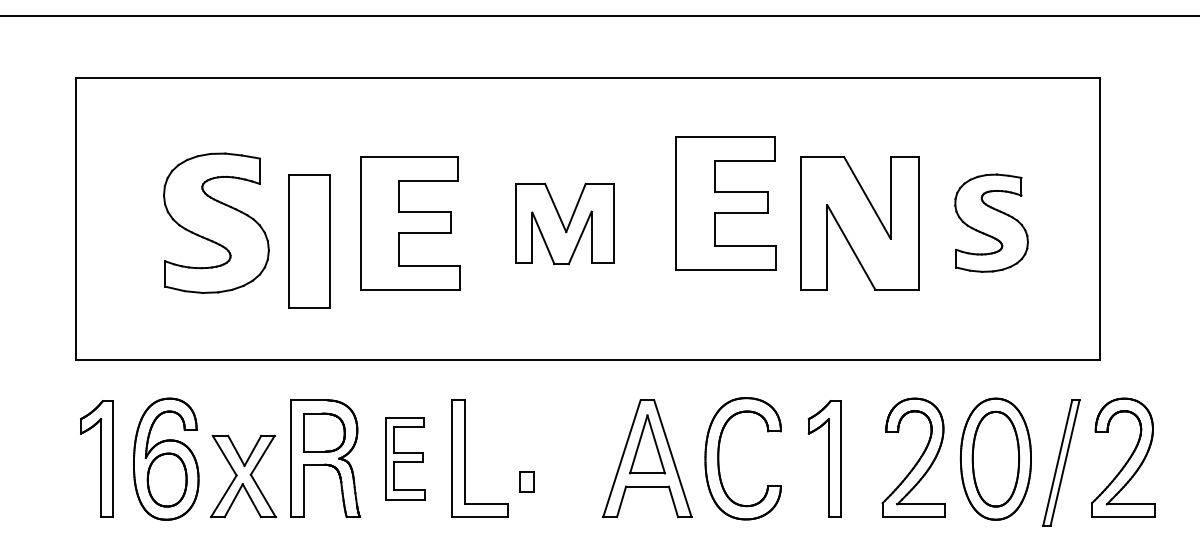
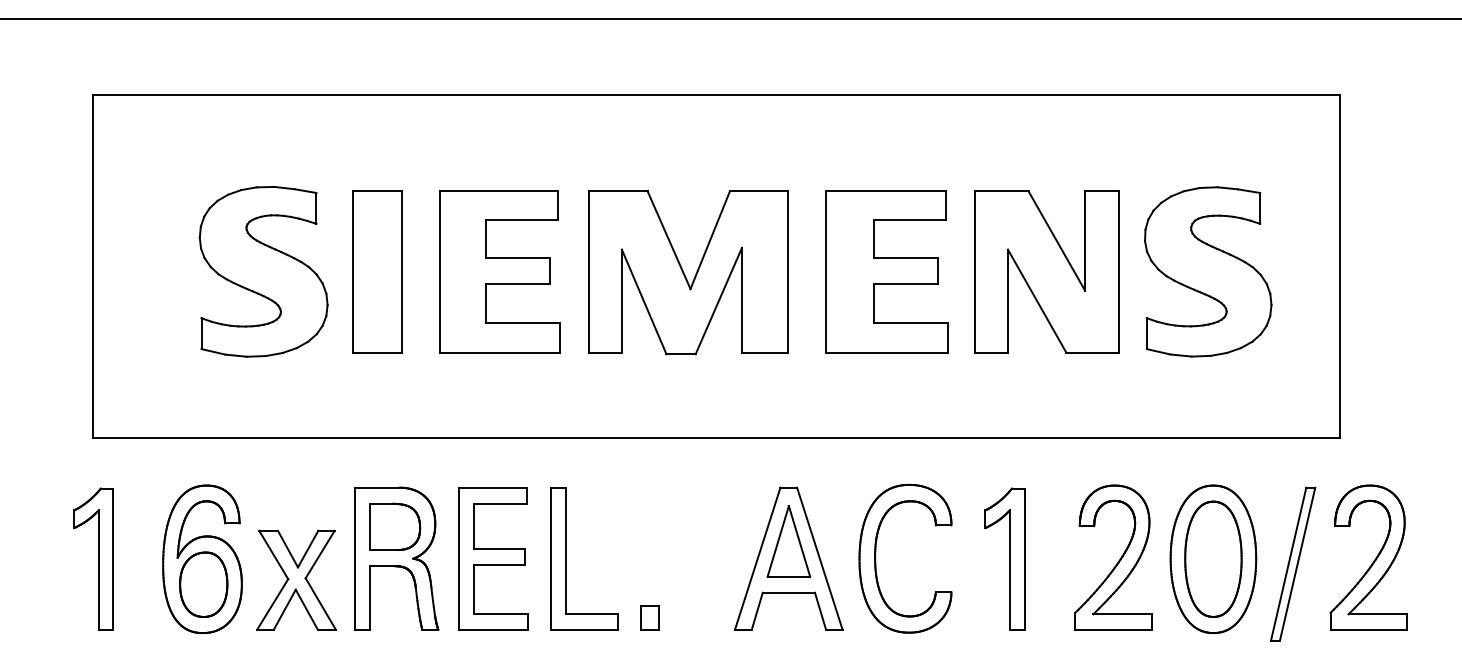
part: (725, 203) -> (886, 272), moved
part: (991, 222) -> (1208, 270), size x1.43
part: (565, 223) -> (688, 272), size x1.67
part: (309, 241) -> (377, 272), moved
part: (96, 458) -> (93, 558), moved
part: (405, 458) -> (494, 558), size x1.43
part: (526, 481) -> (649, 616), moved

